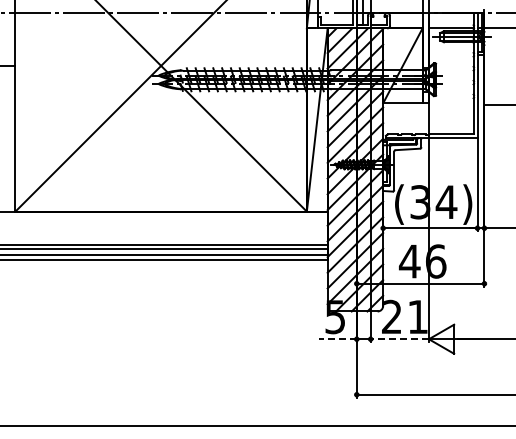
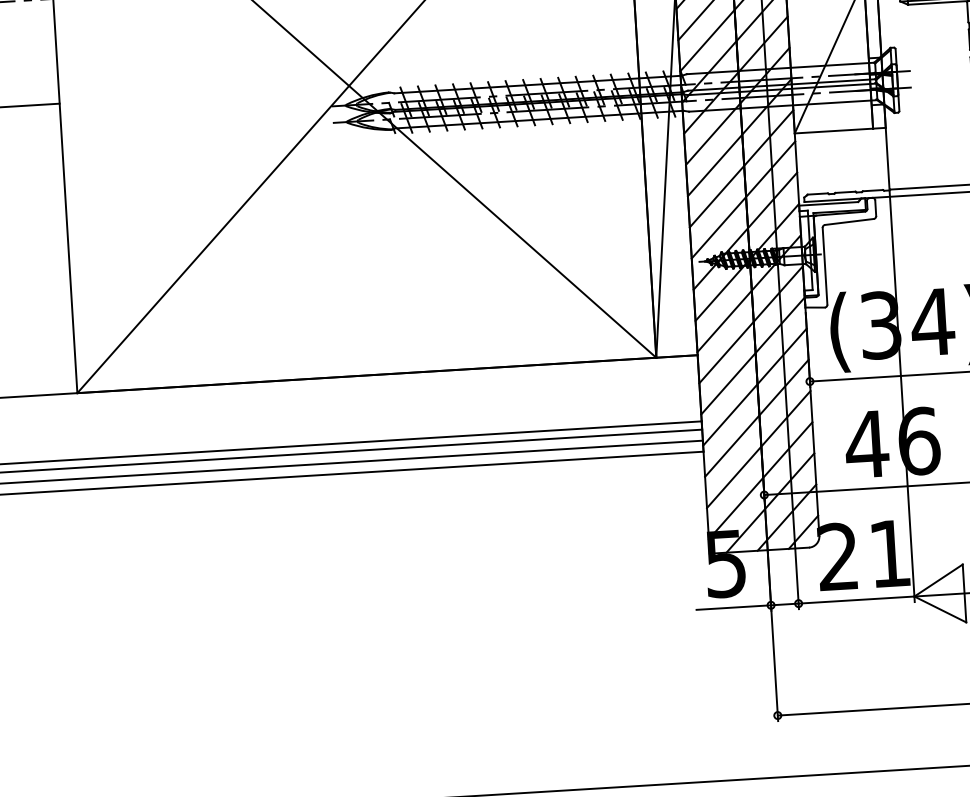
line: (338, 339) -> (734, 608), dashed -> solid
line: (399, 339) -> (855, 600), dashed -> solid

